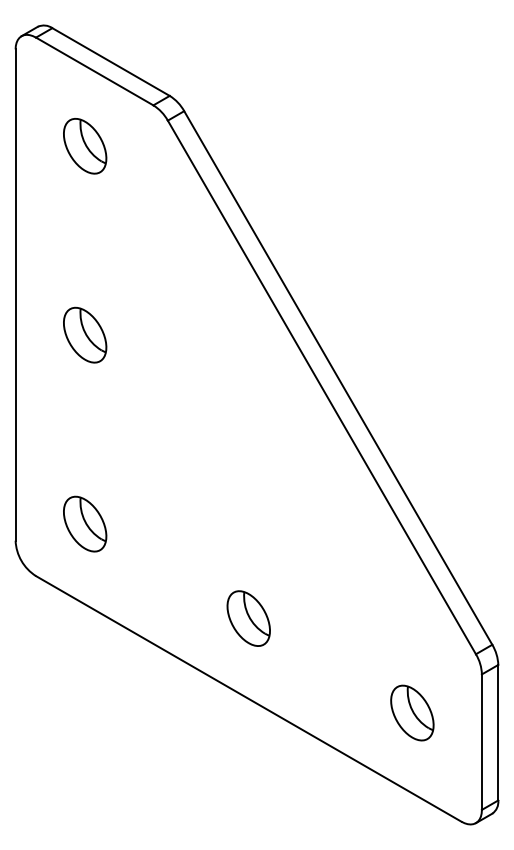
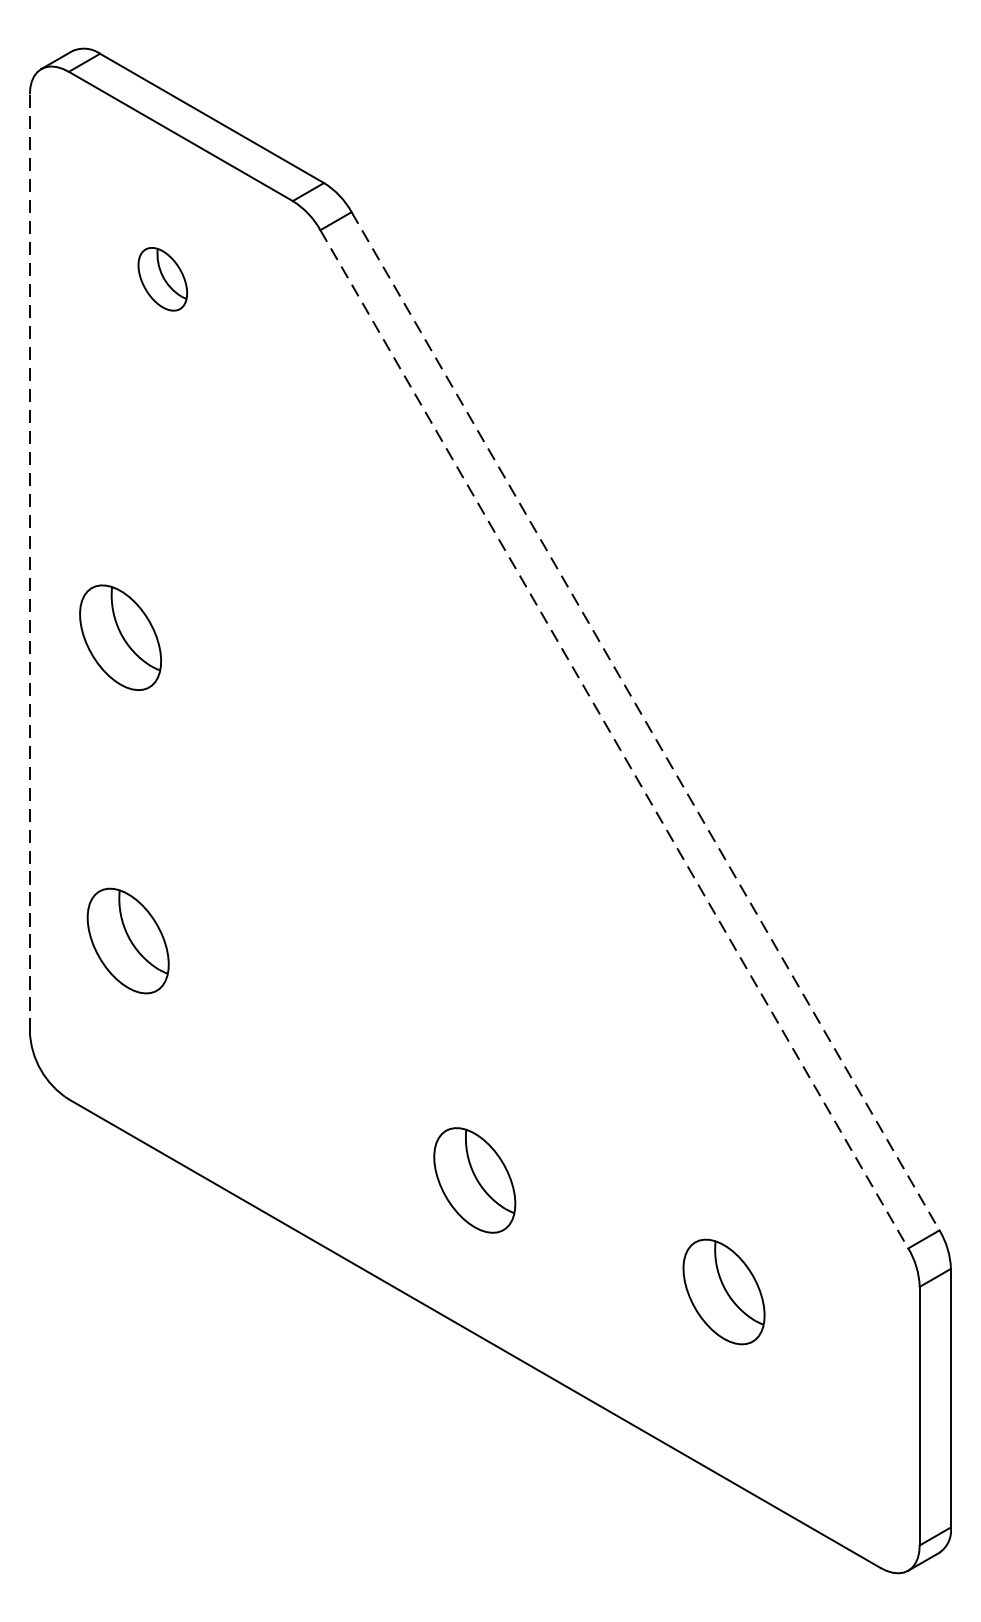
part: (85, 146) -> (163, 279), size x0.6
line: (15, 295) -> (29, 563), solid -> dashed
part: (85, 334) -> (121, 636), moved
line: (338, 378) -> (646, 722), solid -> dashed
line: (322, 387) -> (615, 739), solid -> dashed
part: (85, 523) -> (128, 939), moved
part: (412, 712) -> (724, 1290), moved

